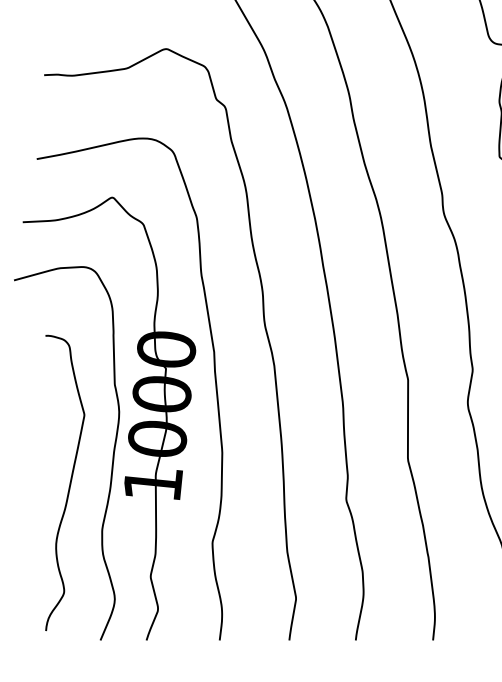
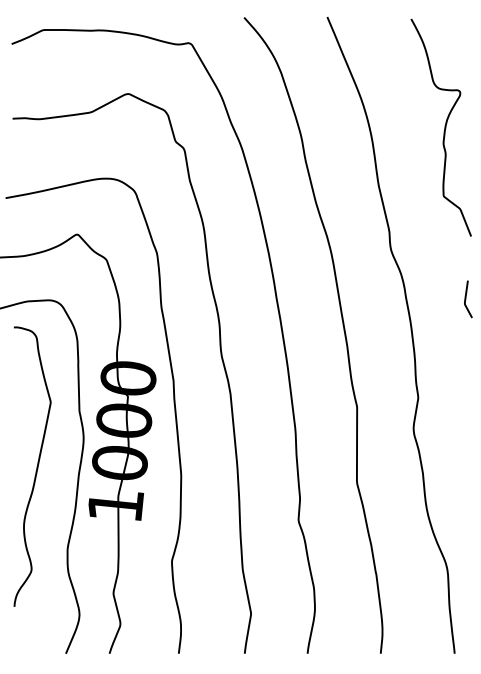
curve: (69, 482) -> (36, 466), moved

